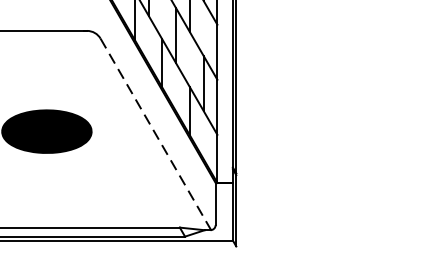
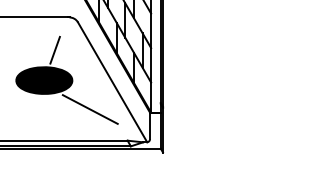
line: (63, 82) -> (54, 49), added
line: (155, 134) -> (112, 82), dashed -> solid
line: (118, 177) -> (89, 109), added

